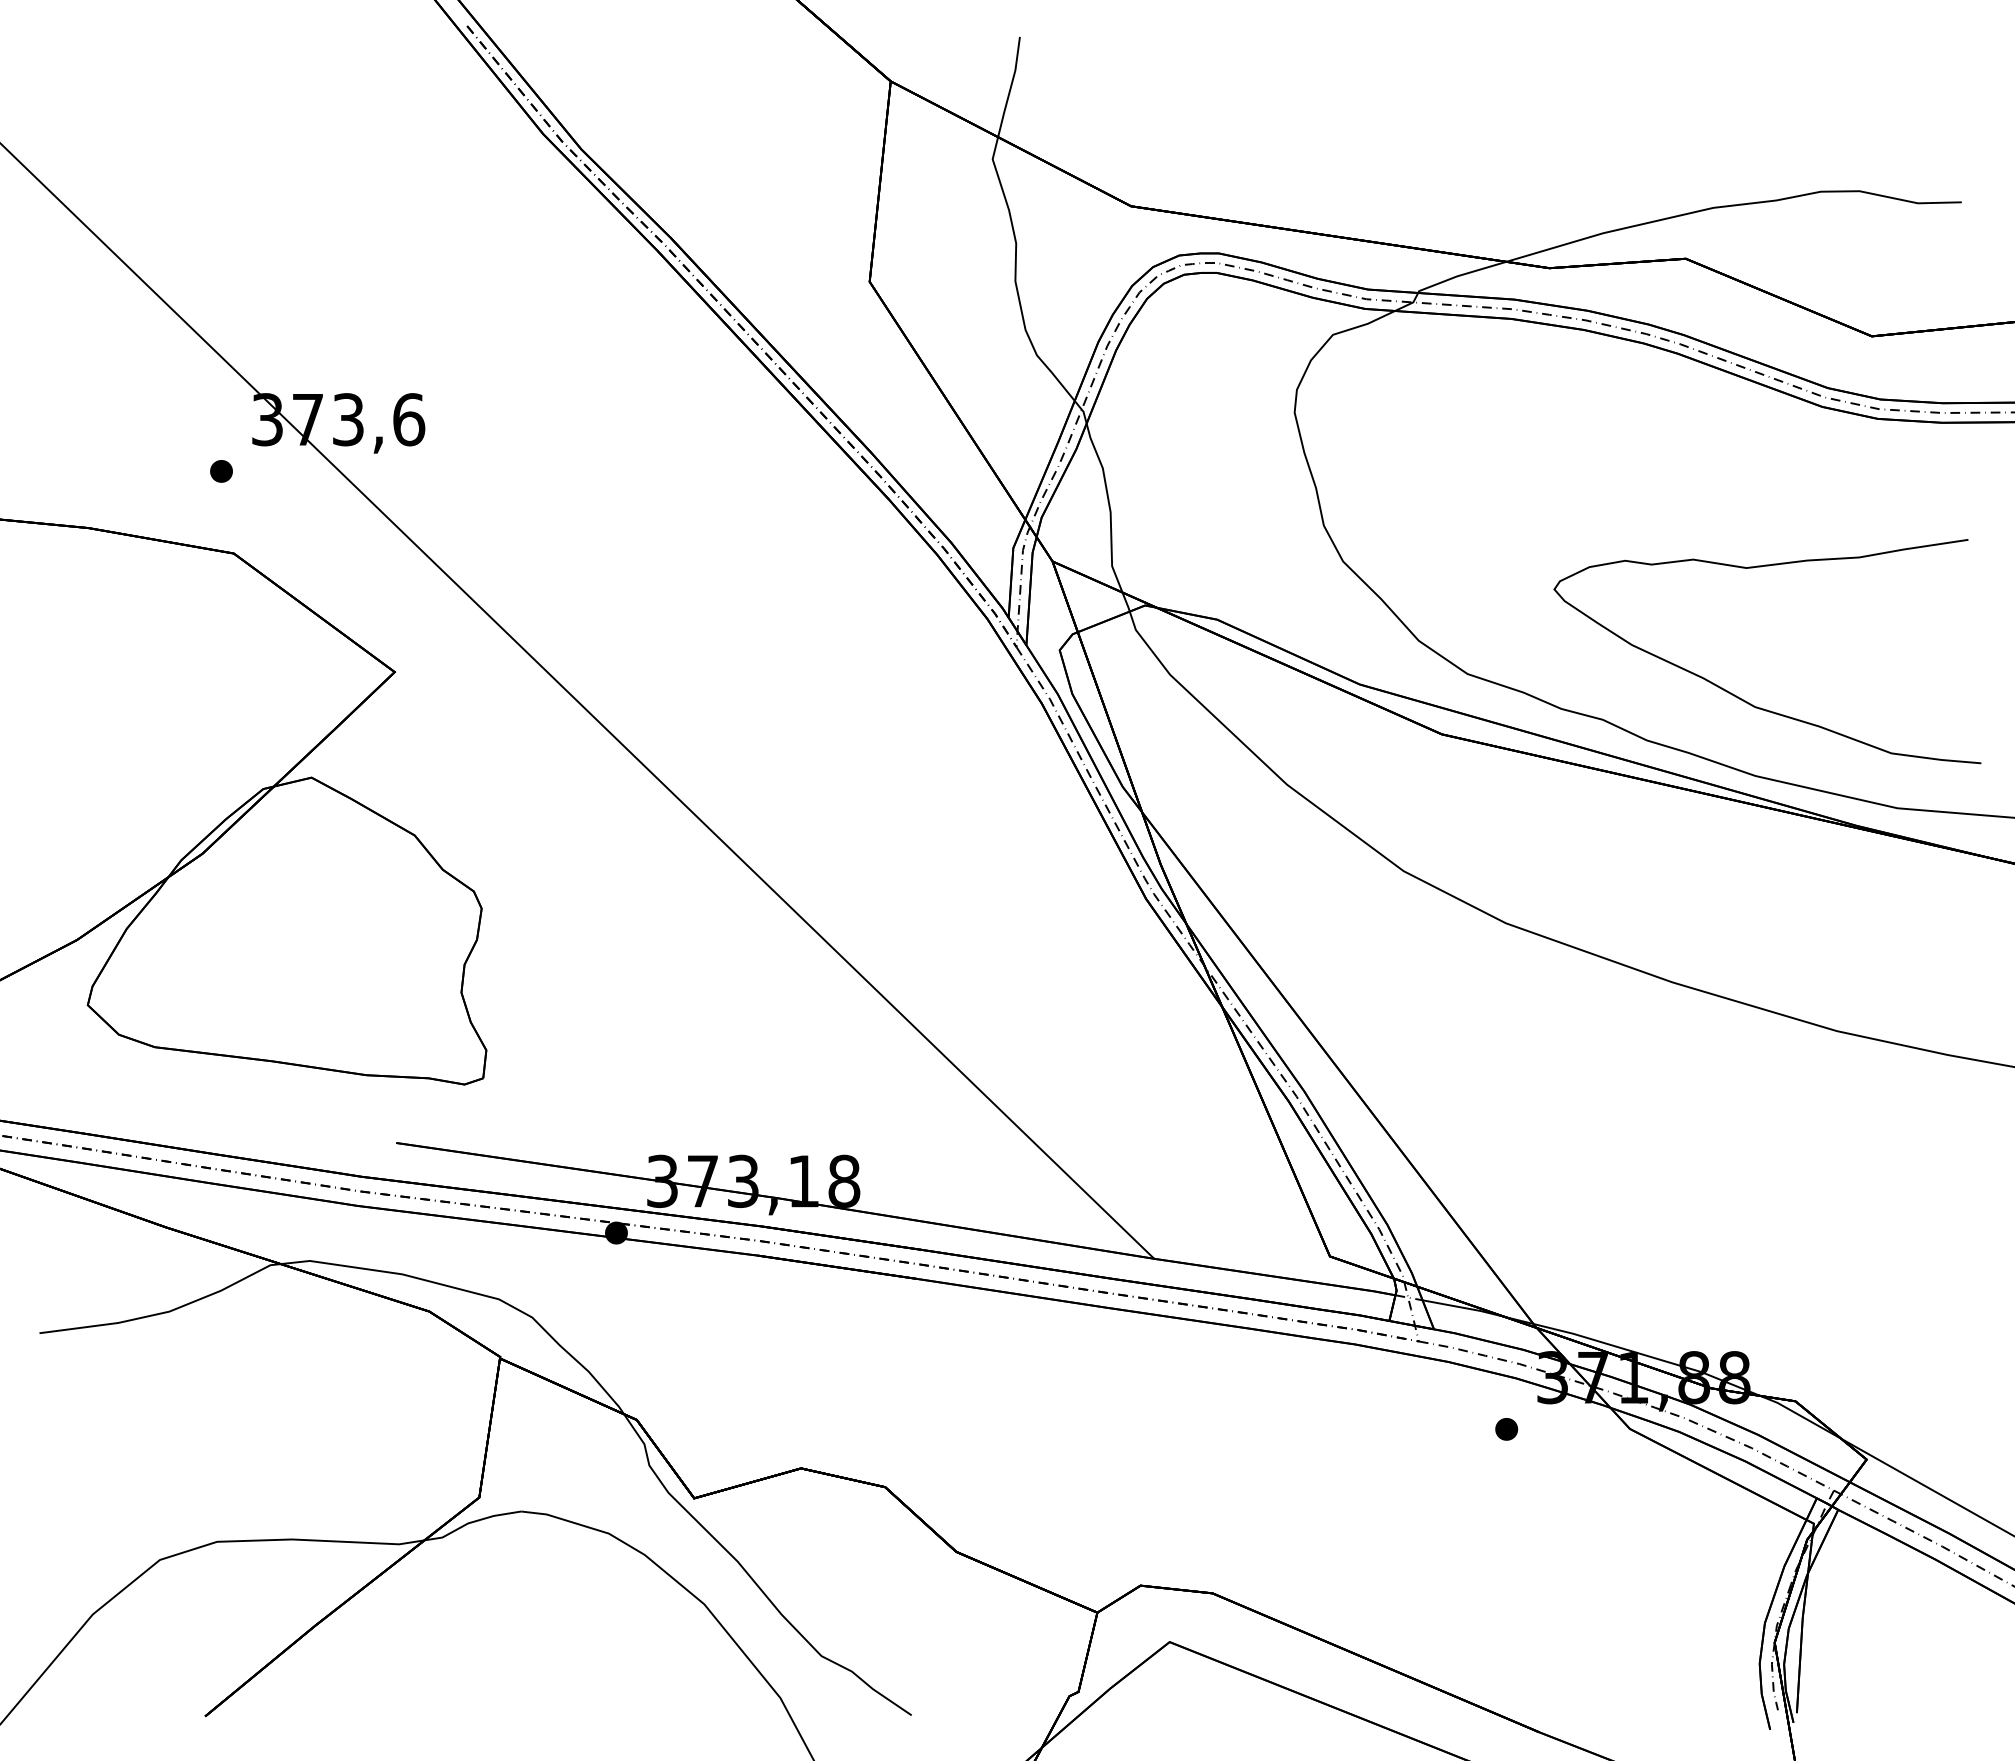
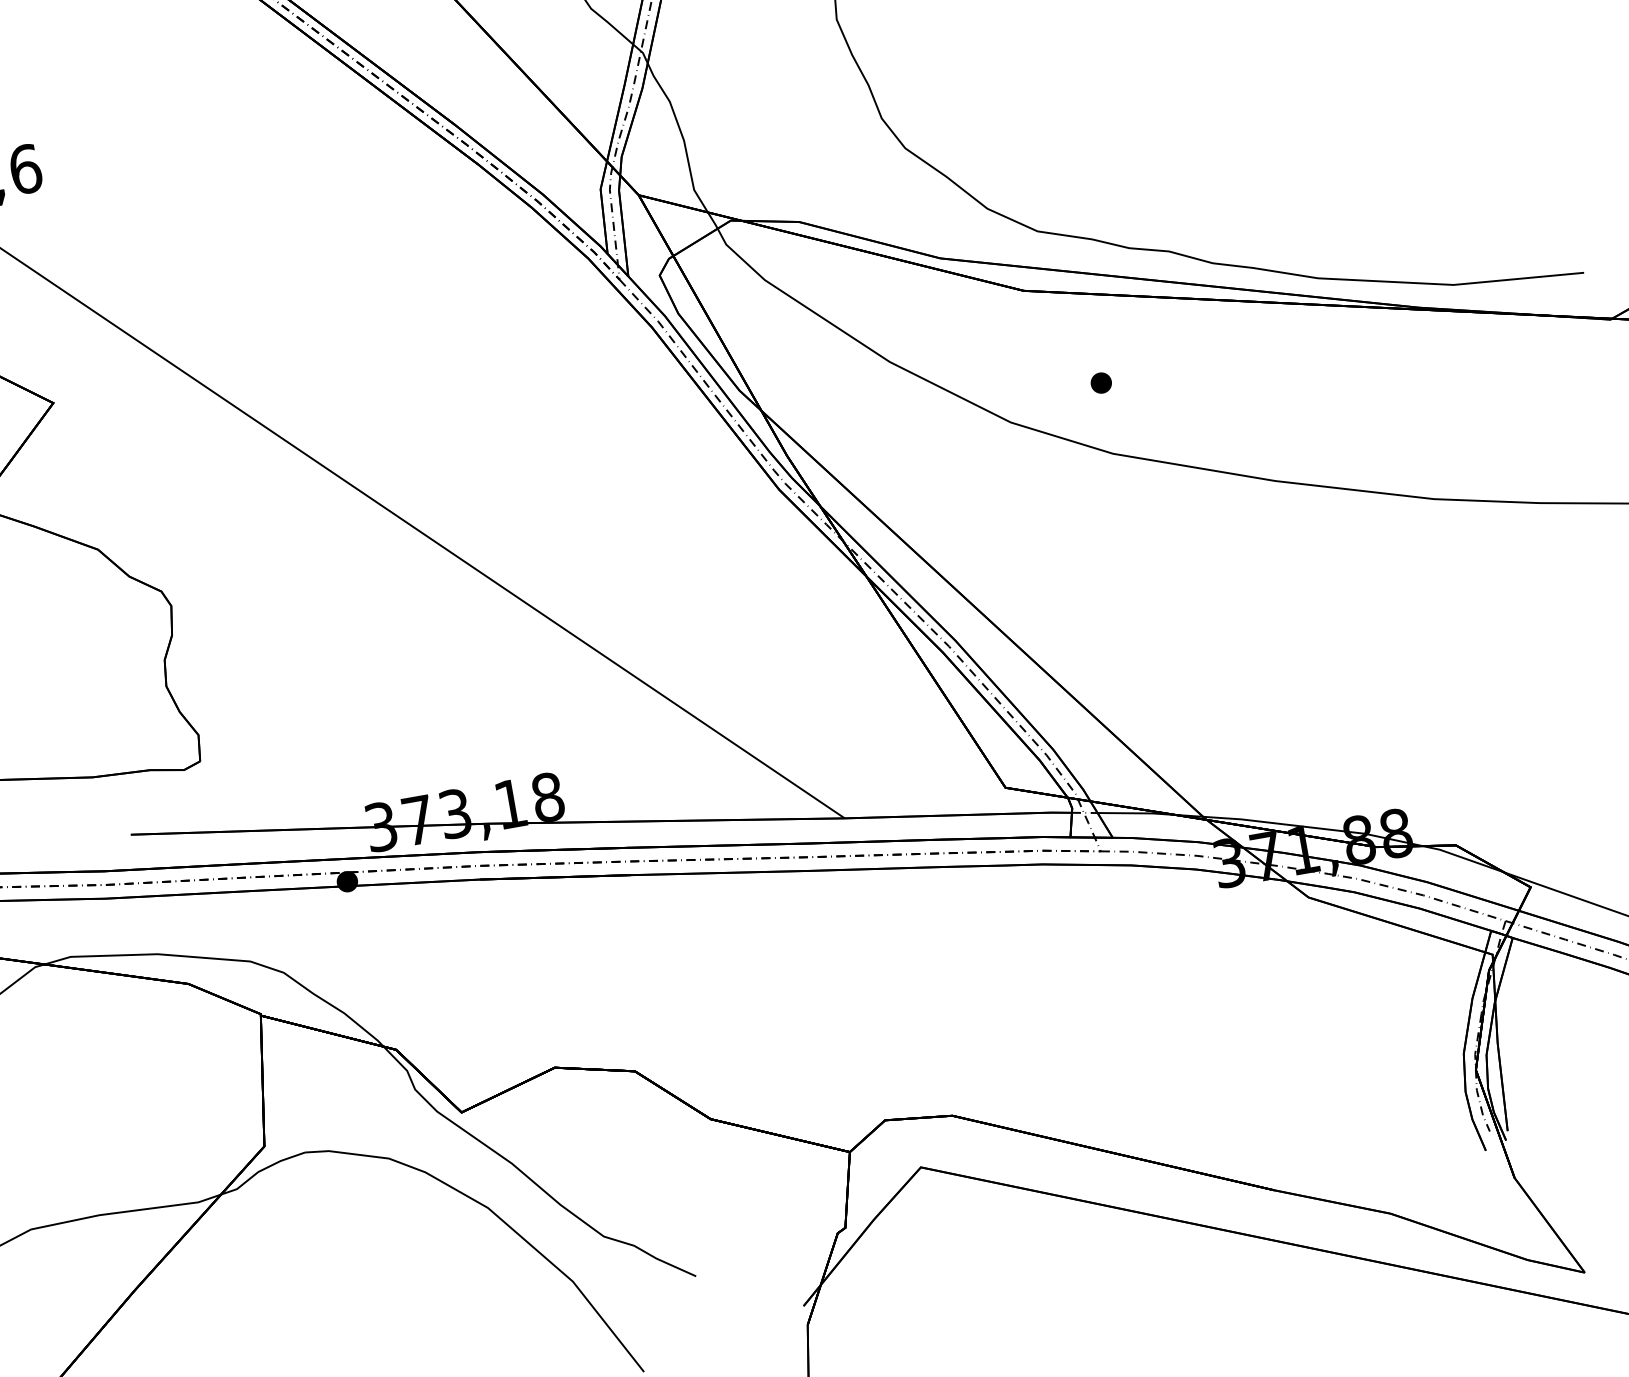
curve: (1740, 697) -> (1291, 208), removed
part: (1506, 1429) -> (1101, 383), moved

